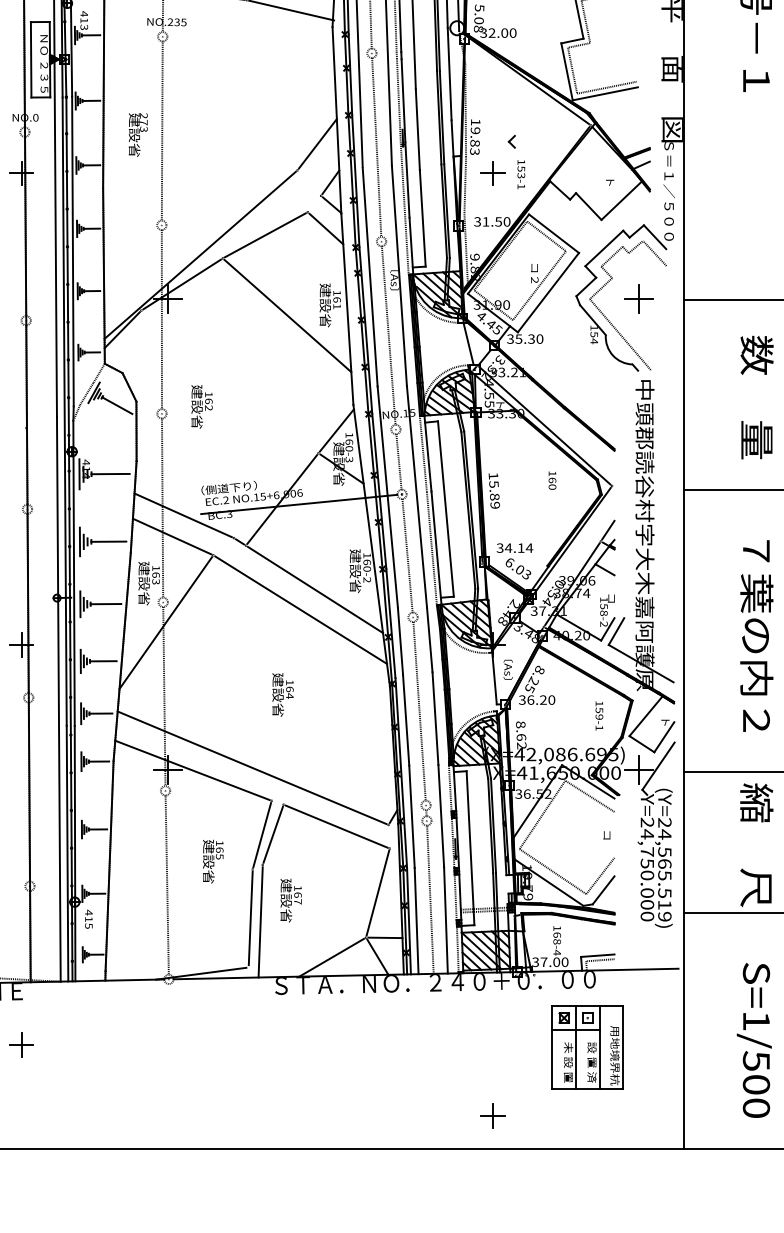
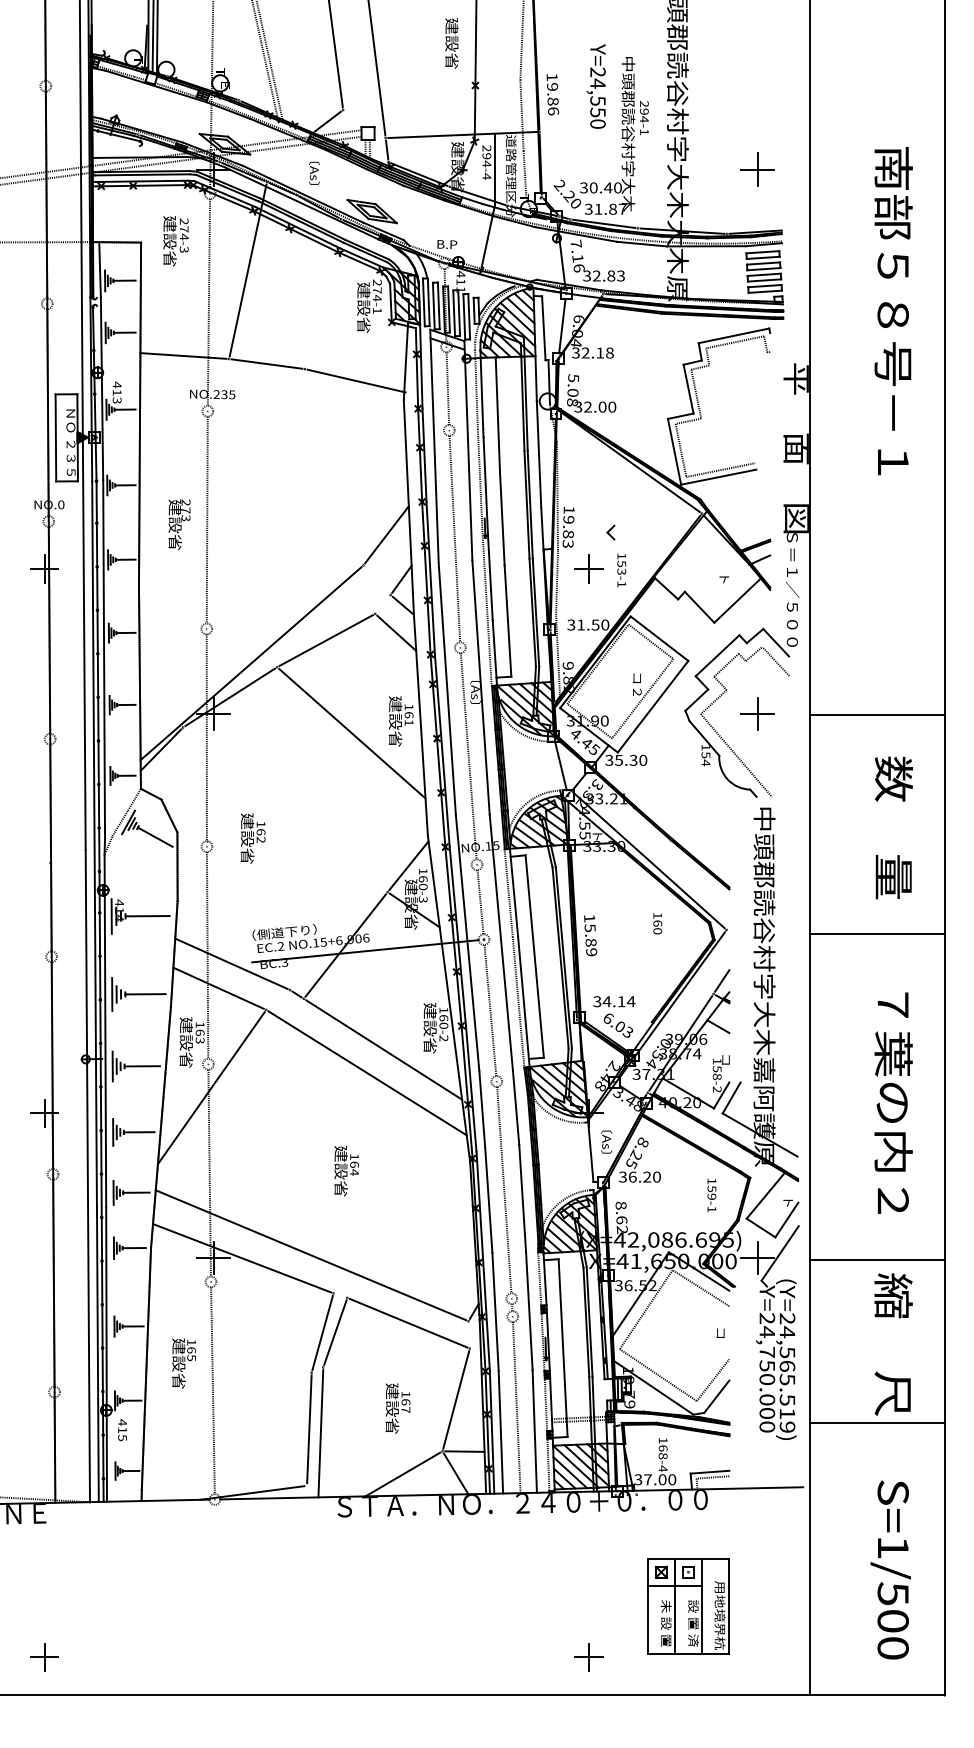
text: (212, 861) -> (183, 1363), moved
text: (290, 900) -> (397, 1408), moved
part: (21, 1045) -> (44, 1657), moved
part: (587, 1047) -> (688, 1606), moved

